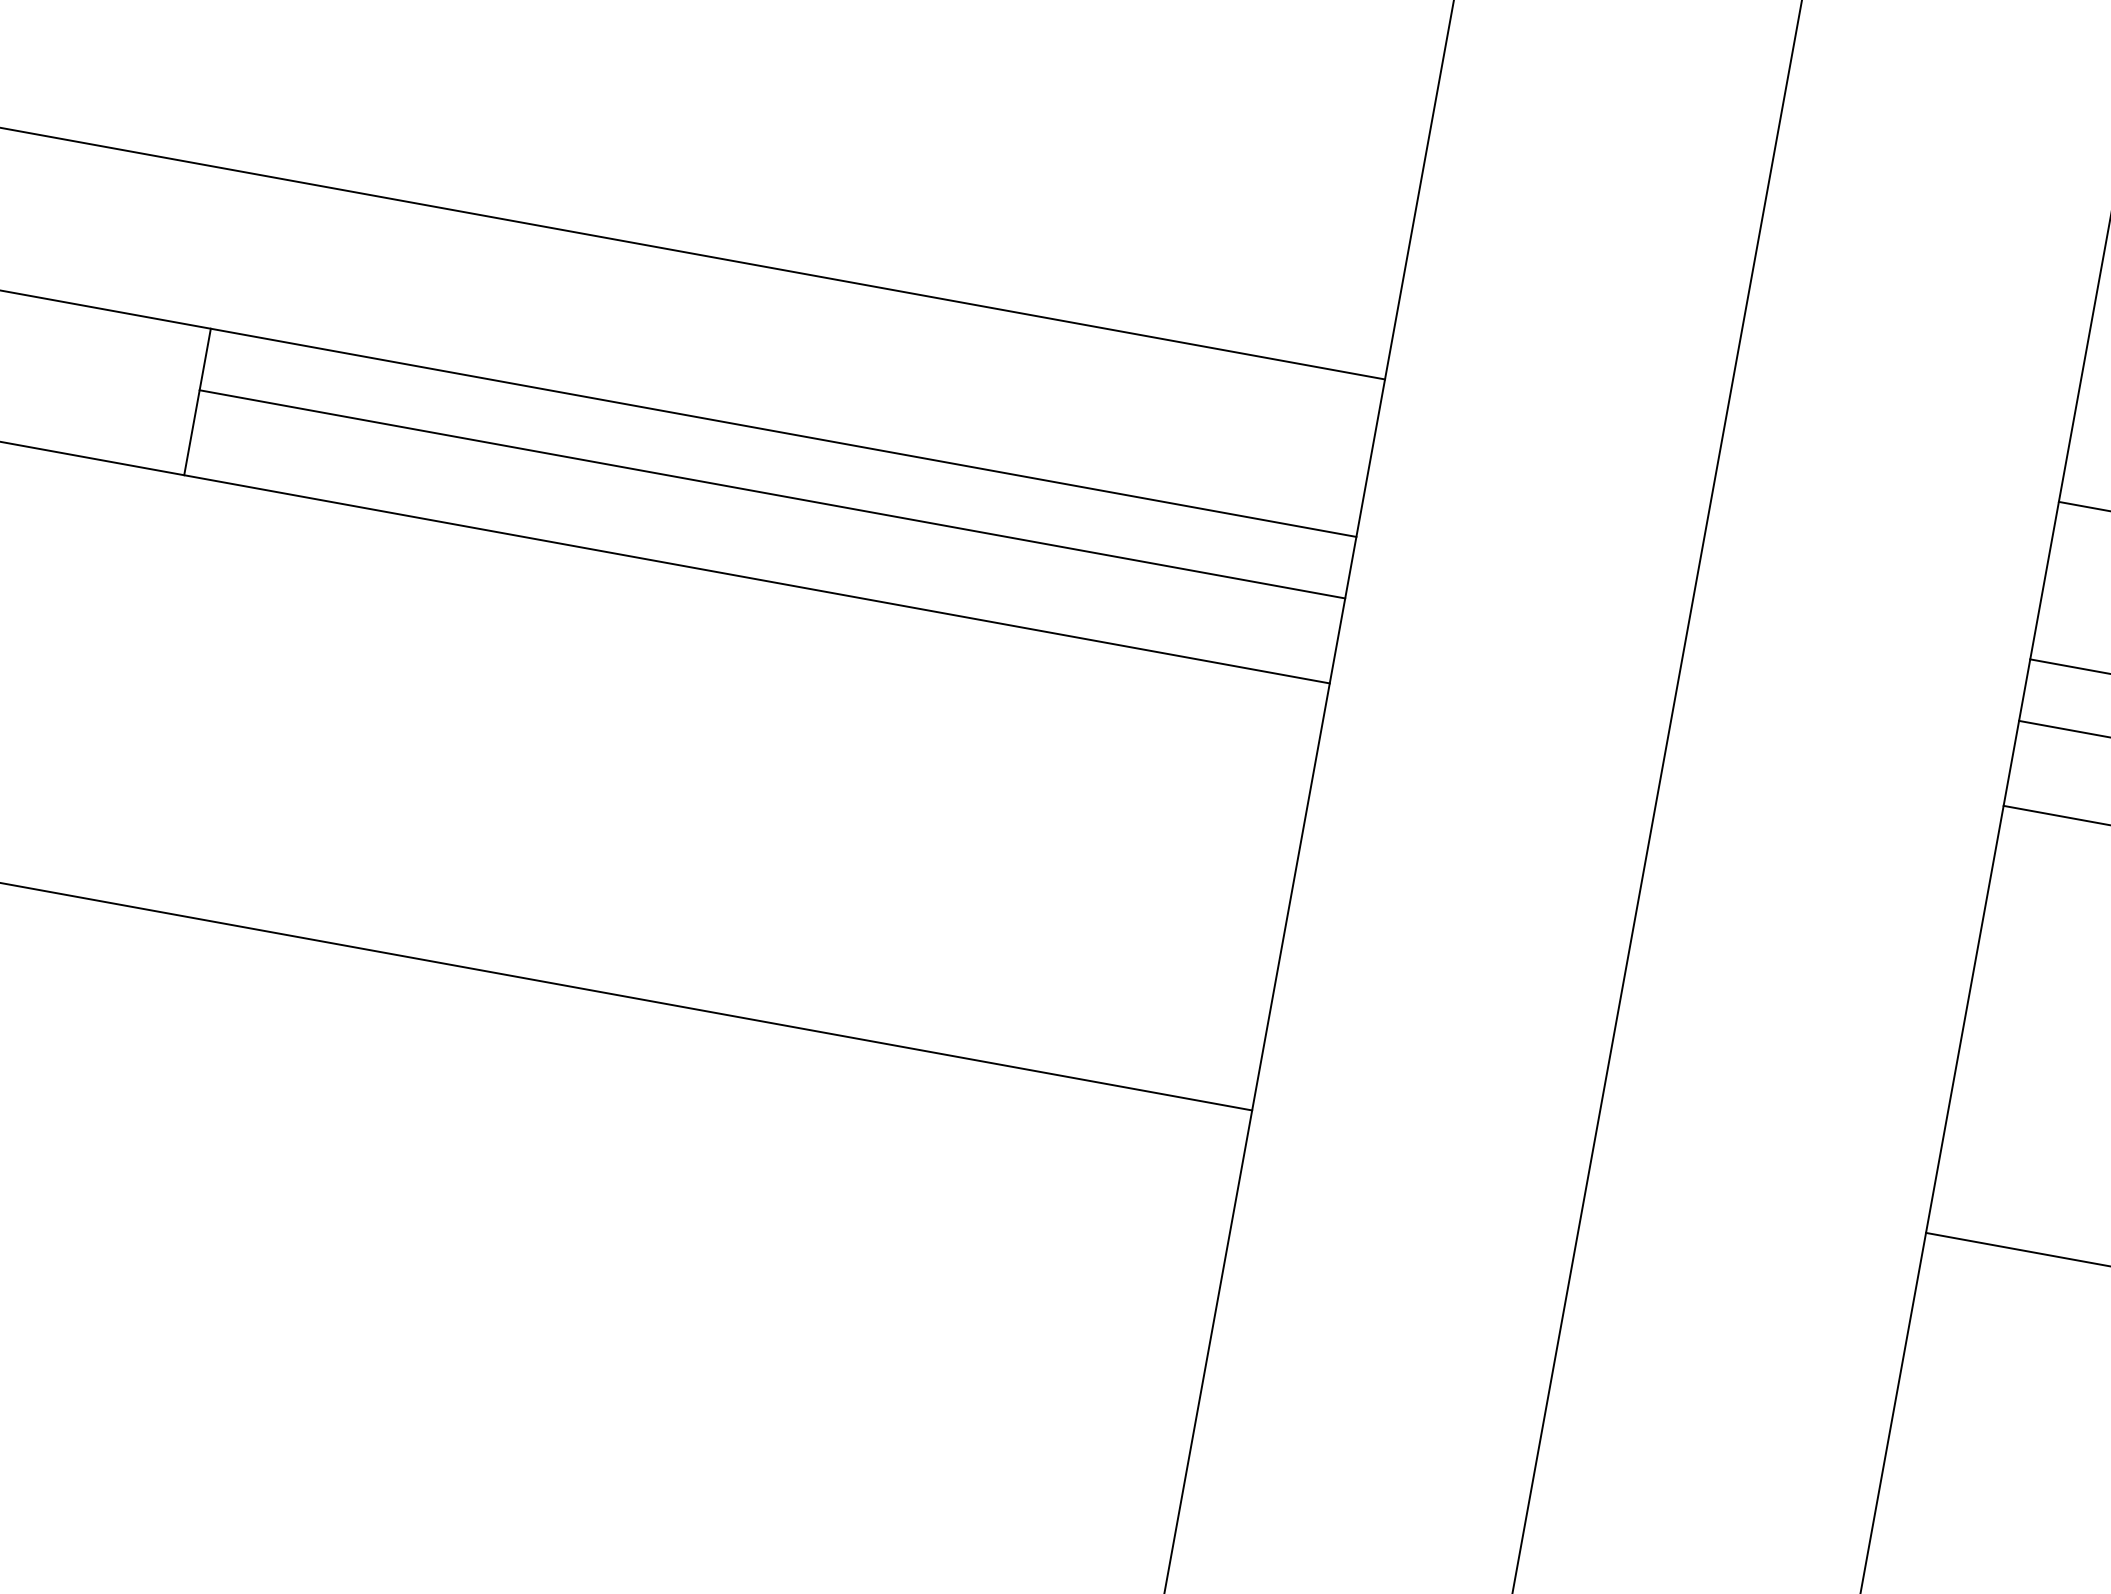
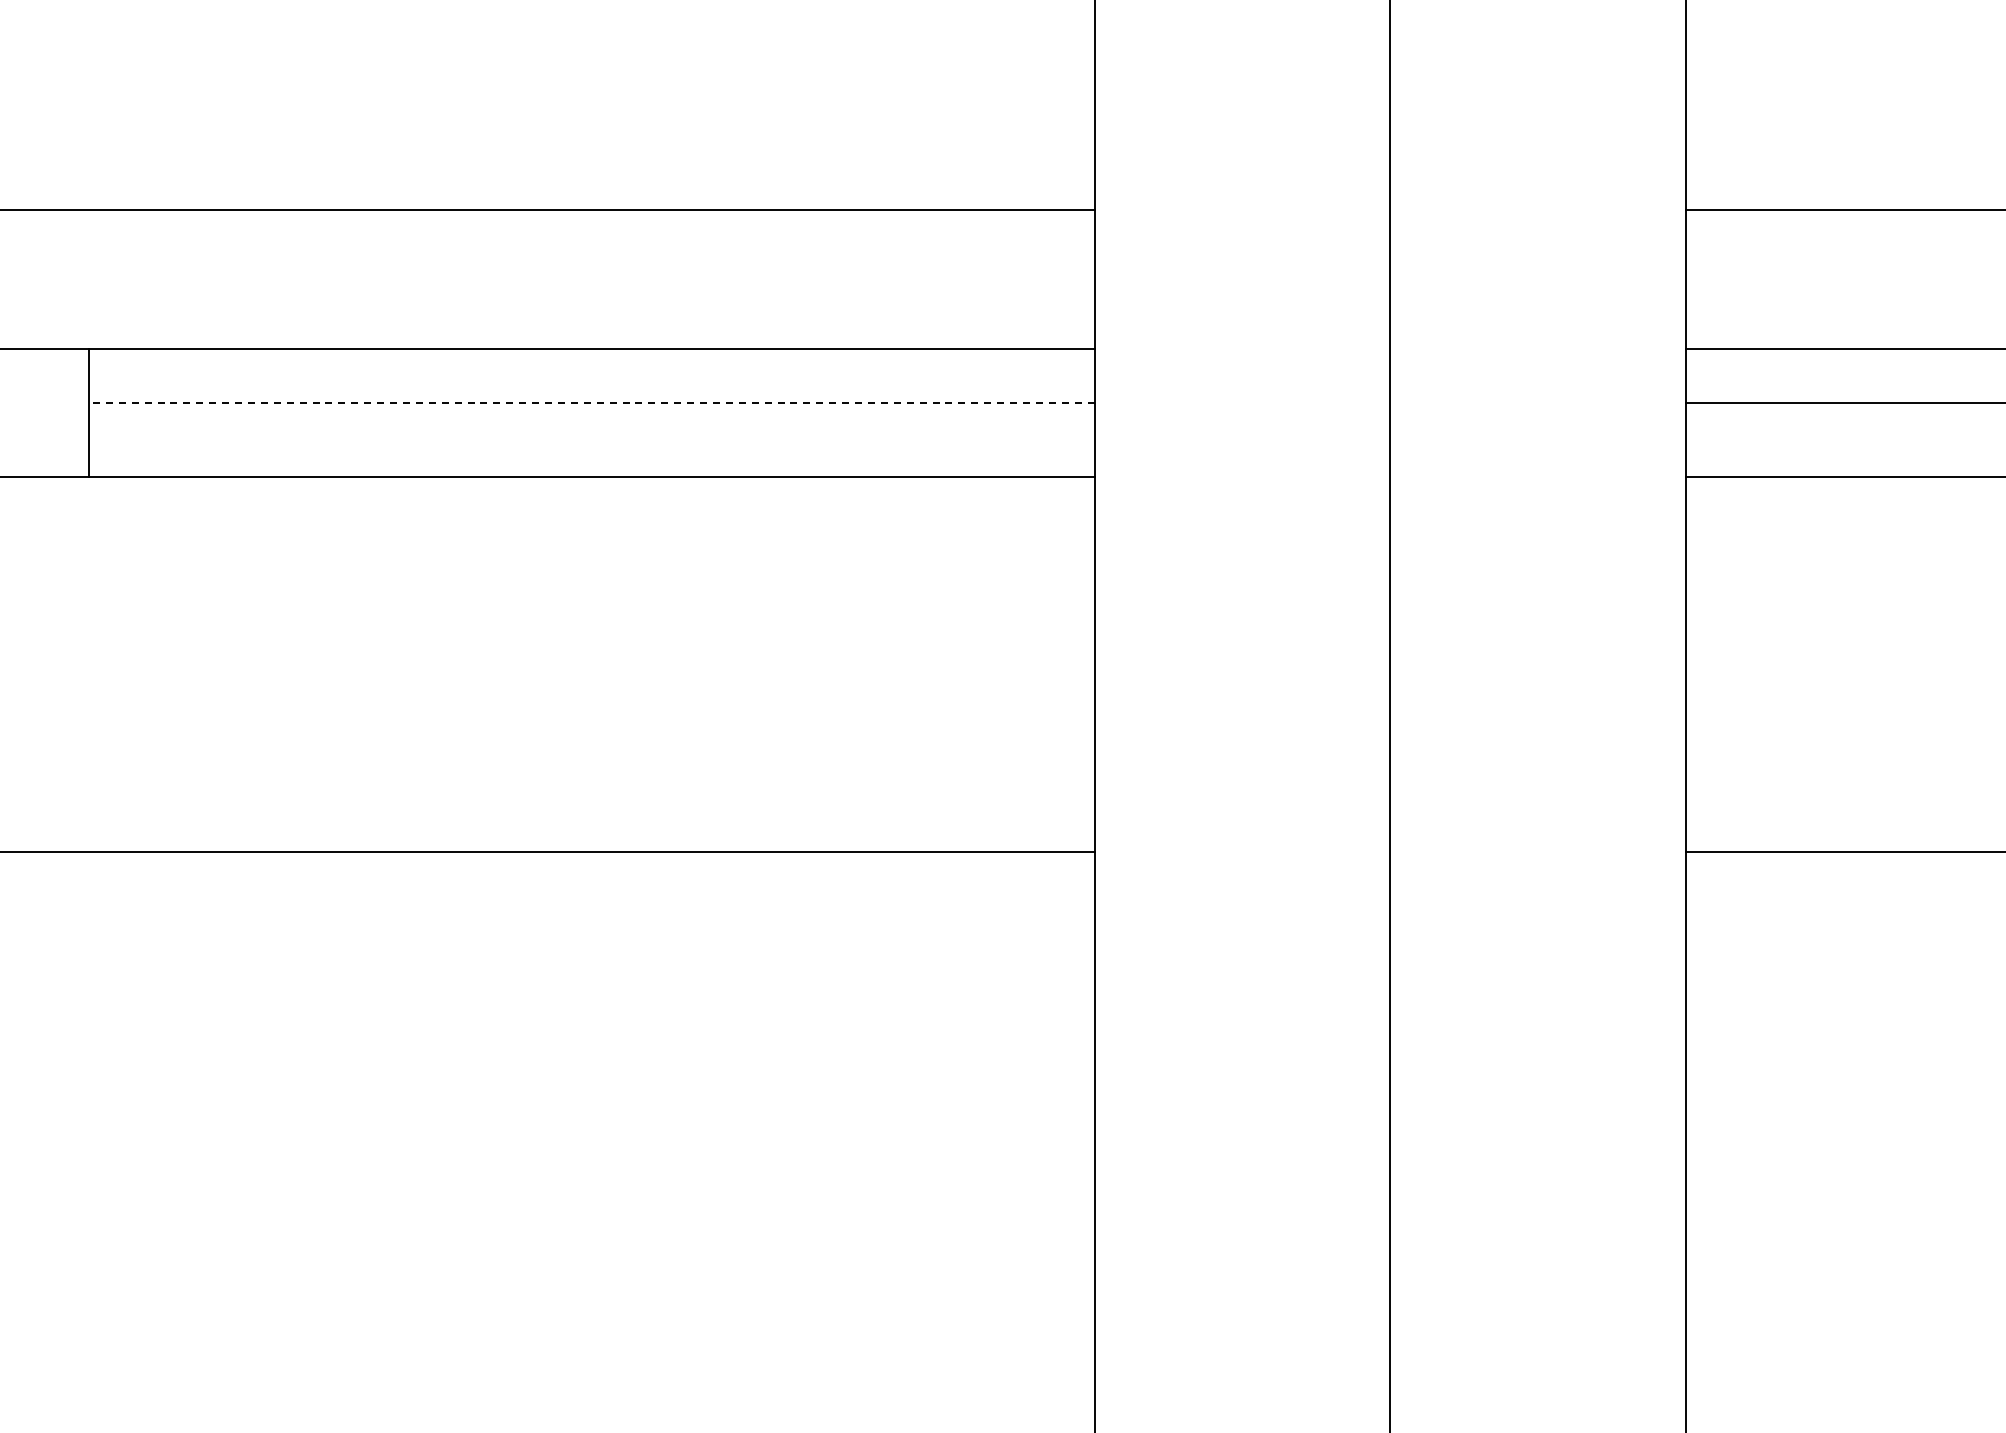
line: (772, 494) -> (591, 402), solid -> dashed

